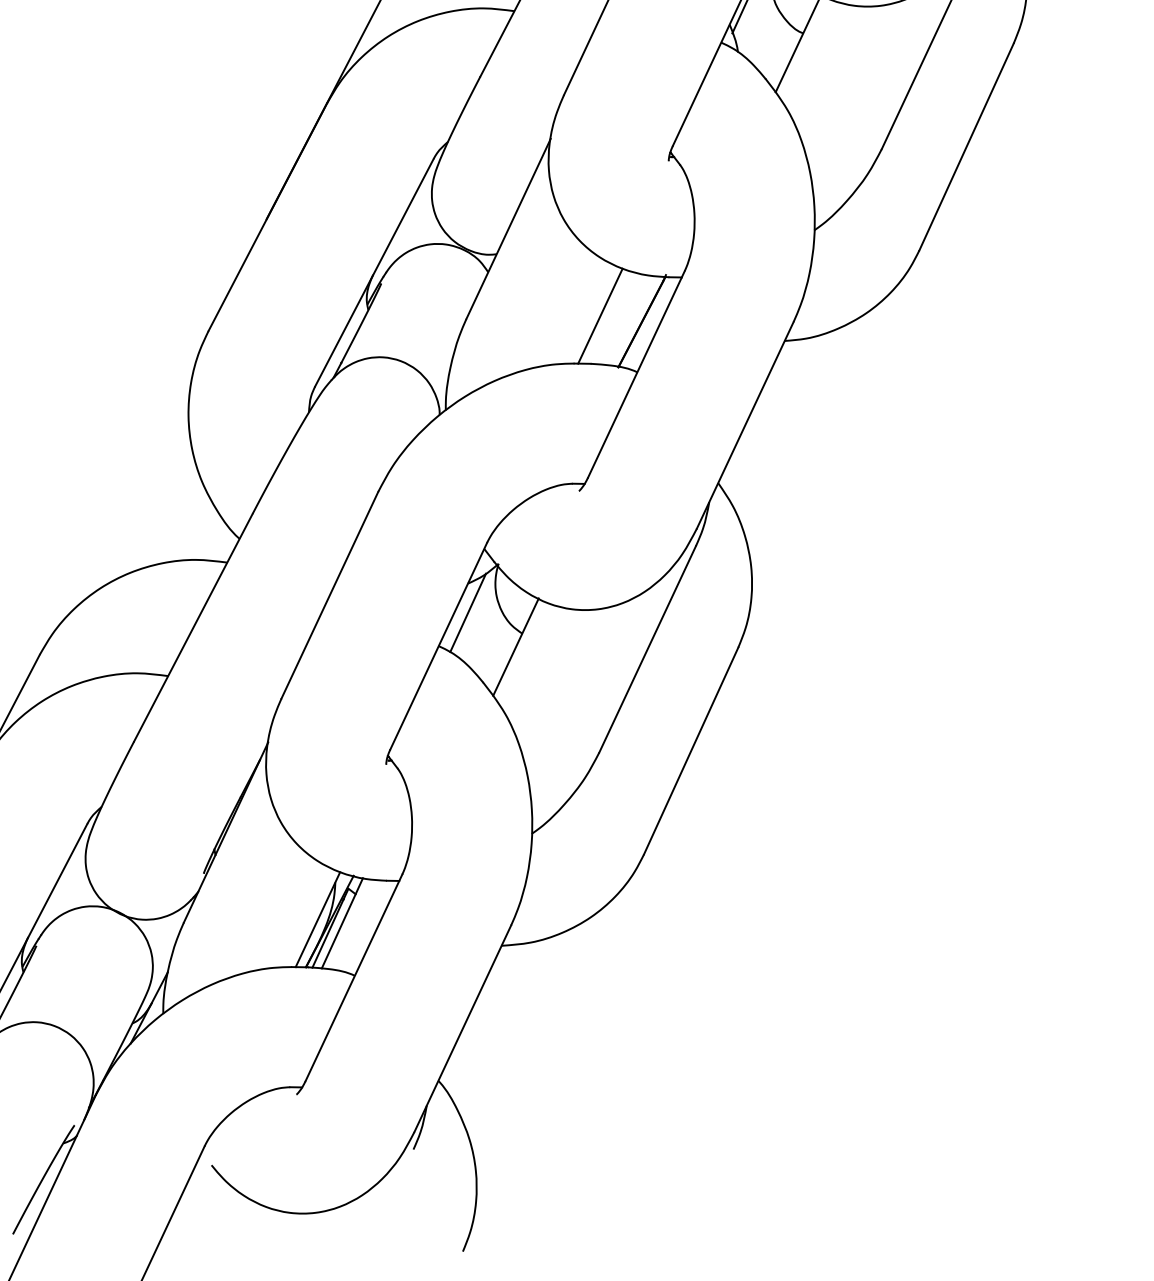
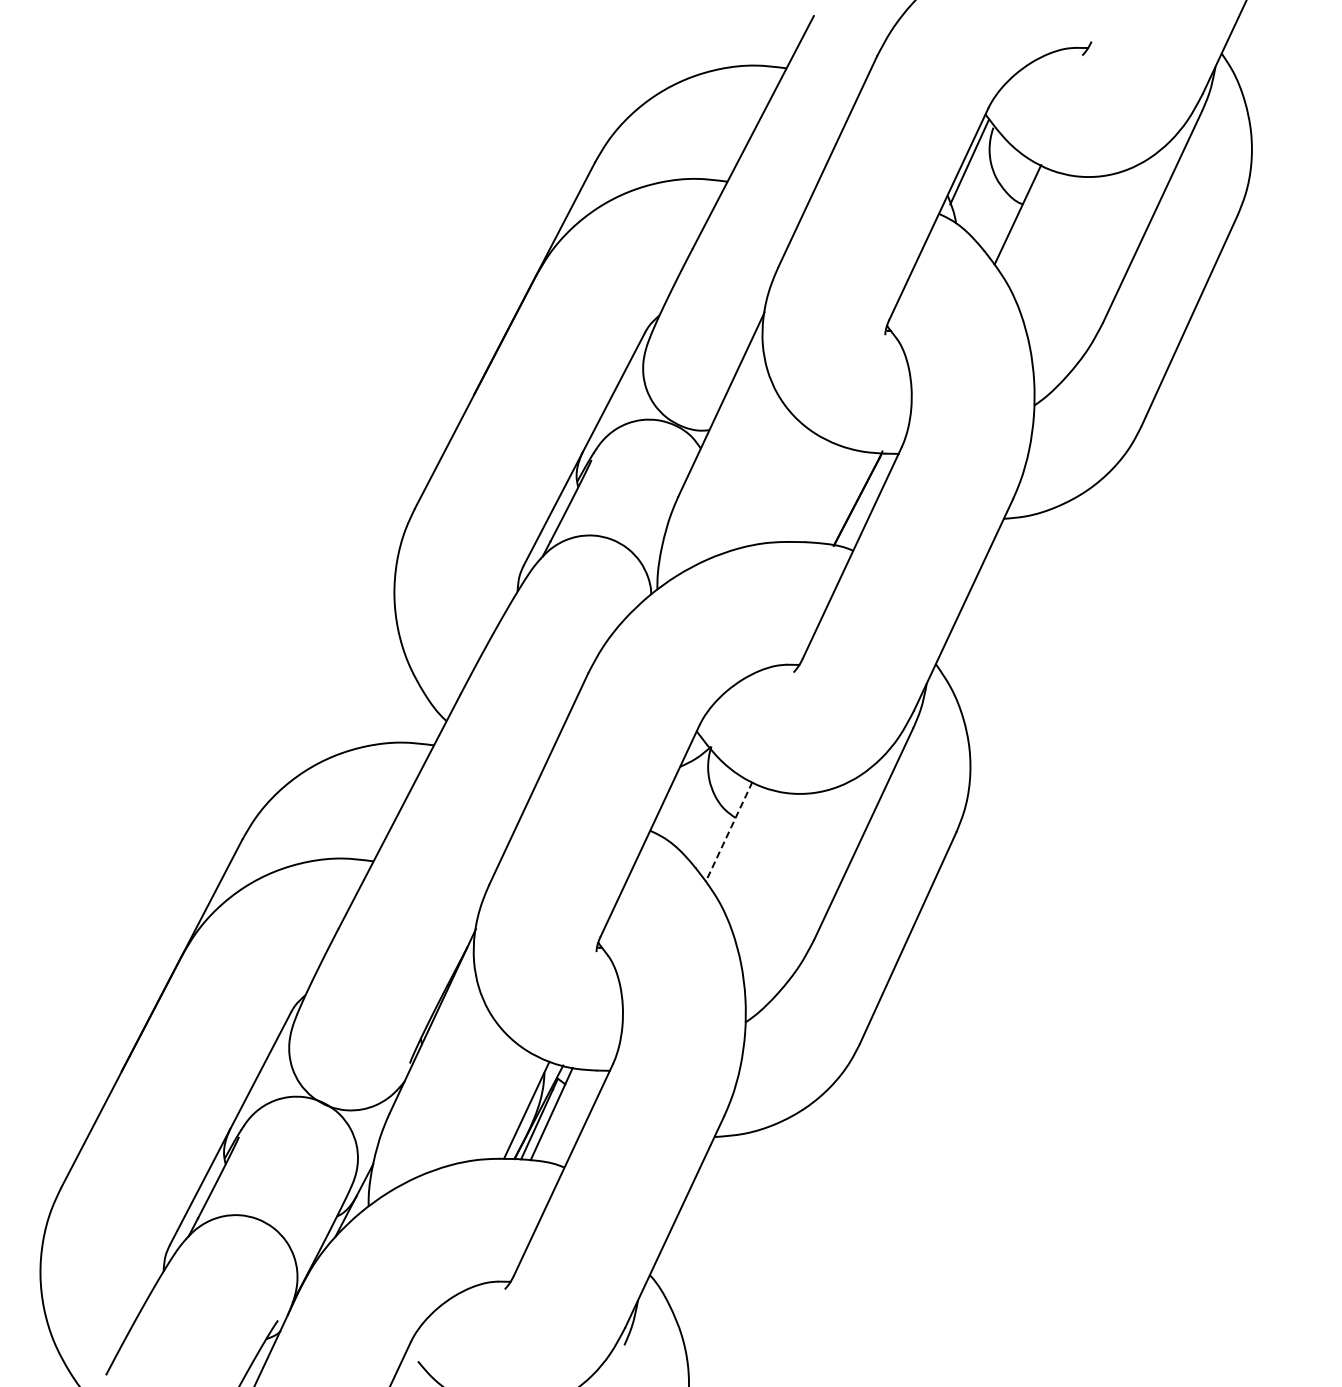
line: (600, 315) -> (815, 492), removed
line: (468, 612) -> (680, 796), removed
line: (516, 646) -> (729, 831), solid -> dashed

